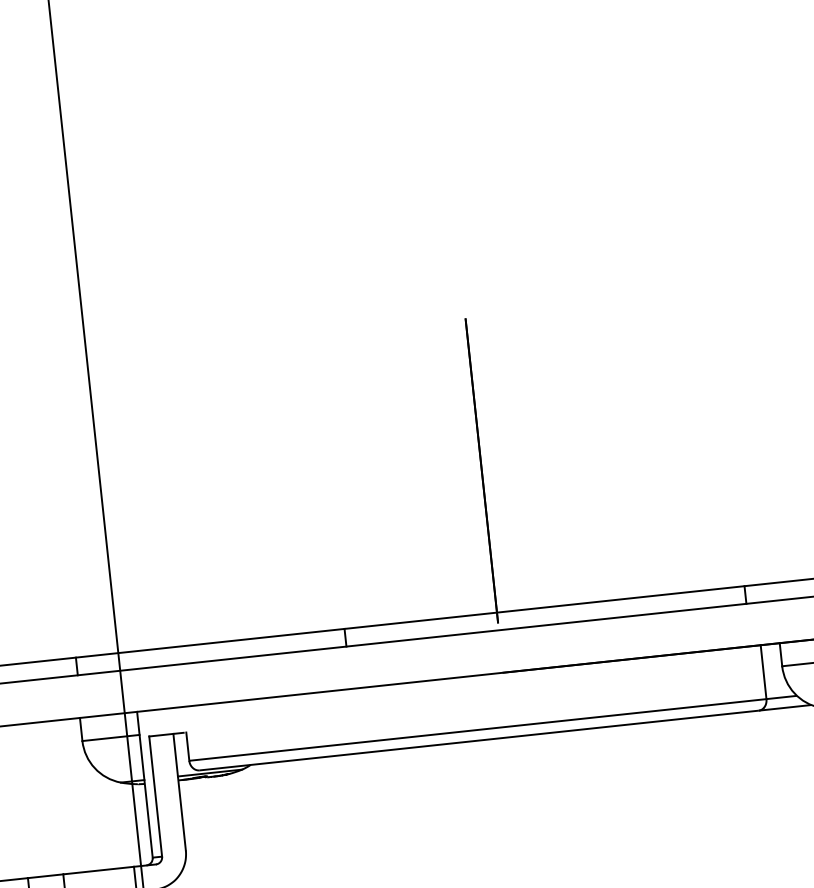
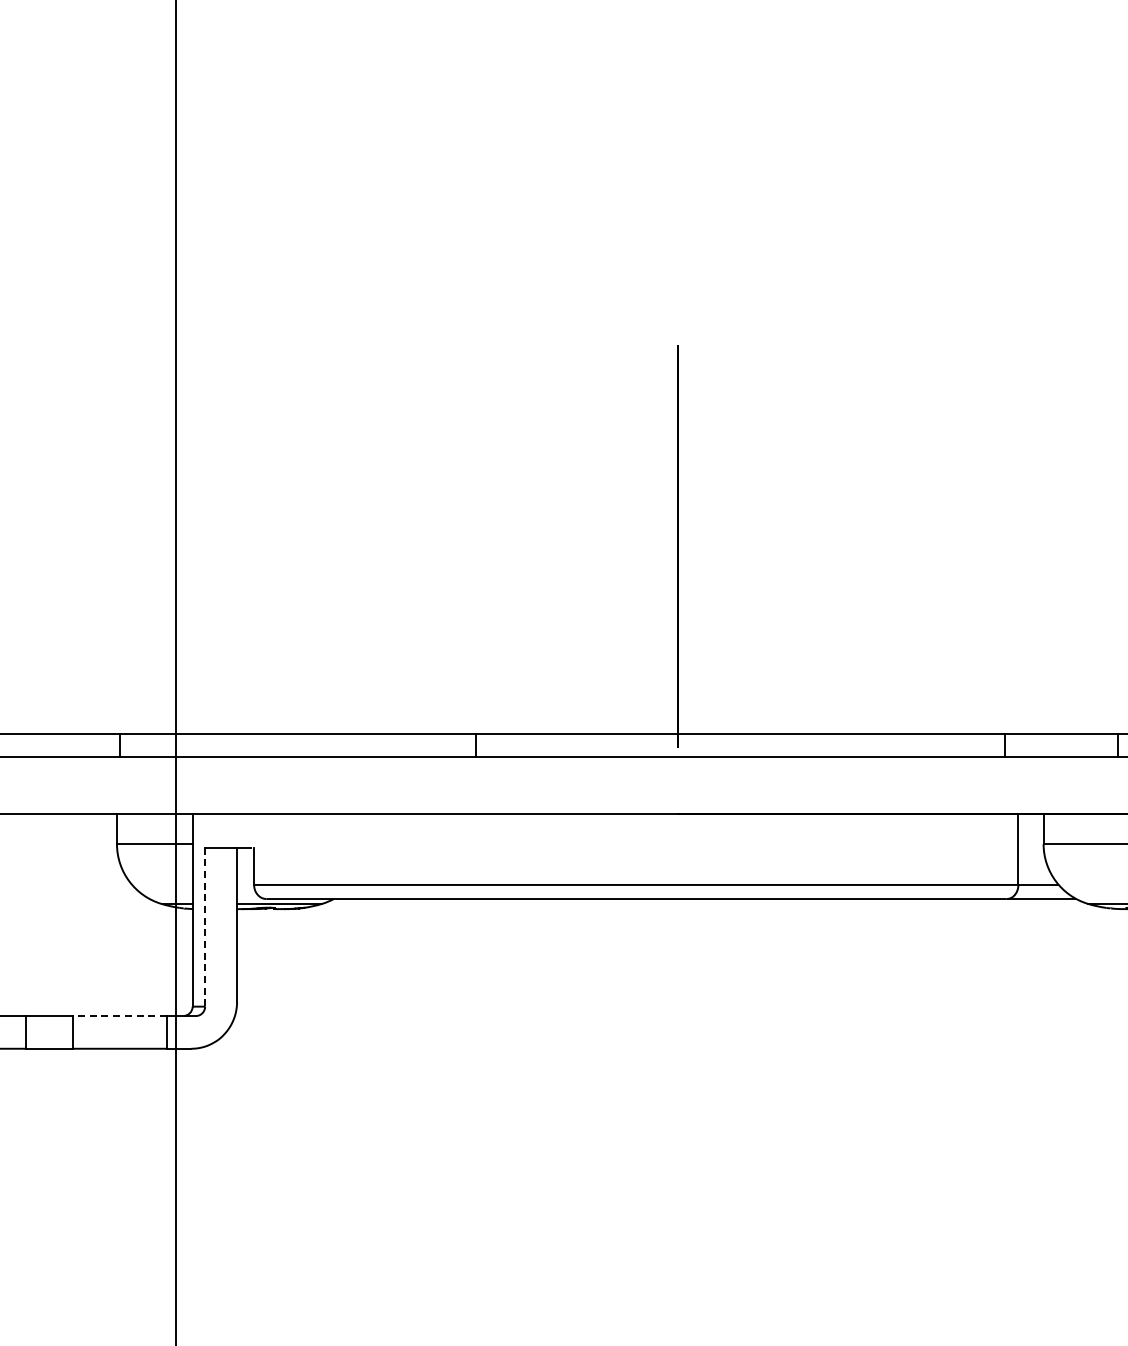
line: (156, 796) -> (205, 927), solid -> dashed
line: (100, 870) -> (122, 1016), solid -> dashed

